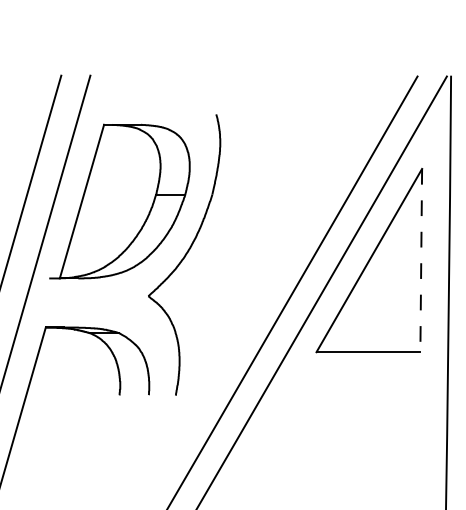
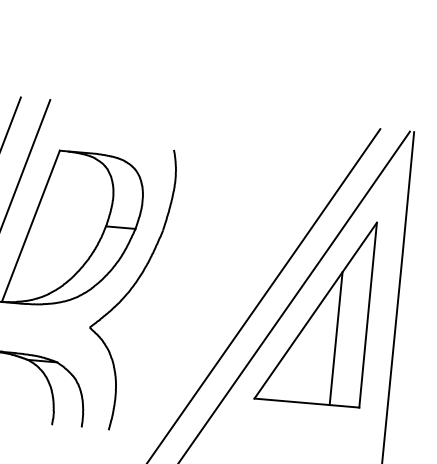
line: (421, 260) -> (368, 315), dashed -> solid
line: (391, 286) -> (335, 338), added

